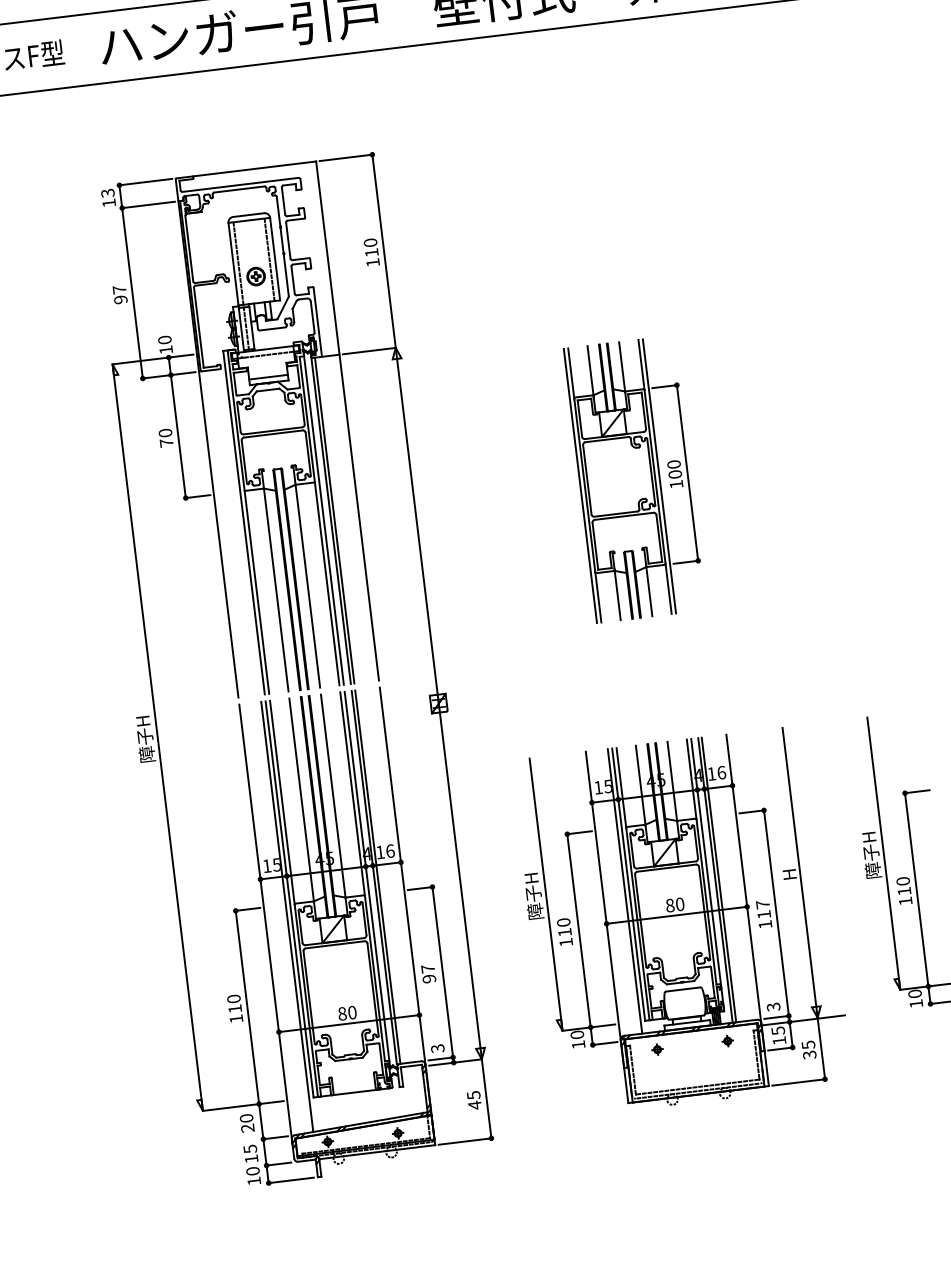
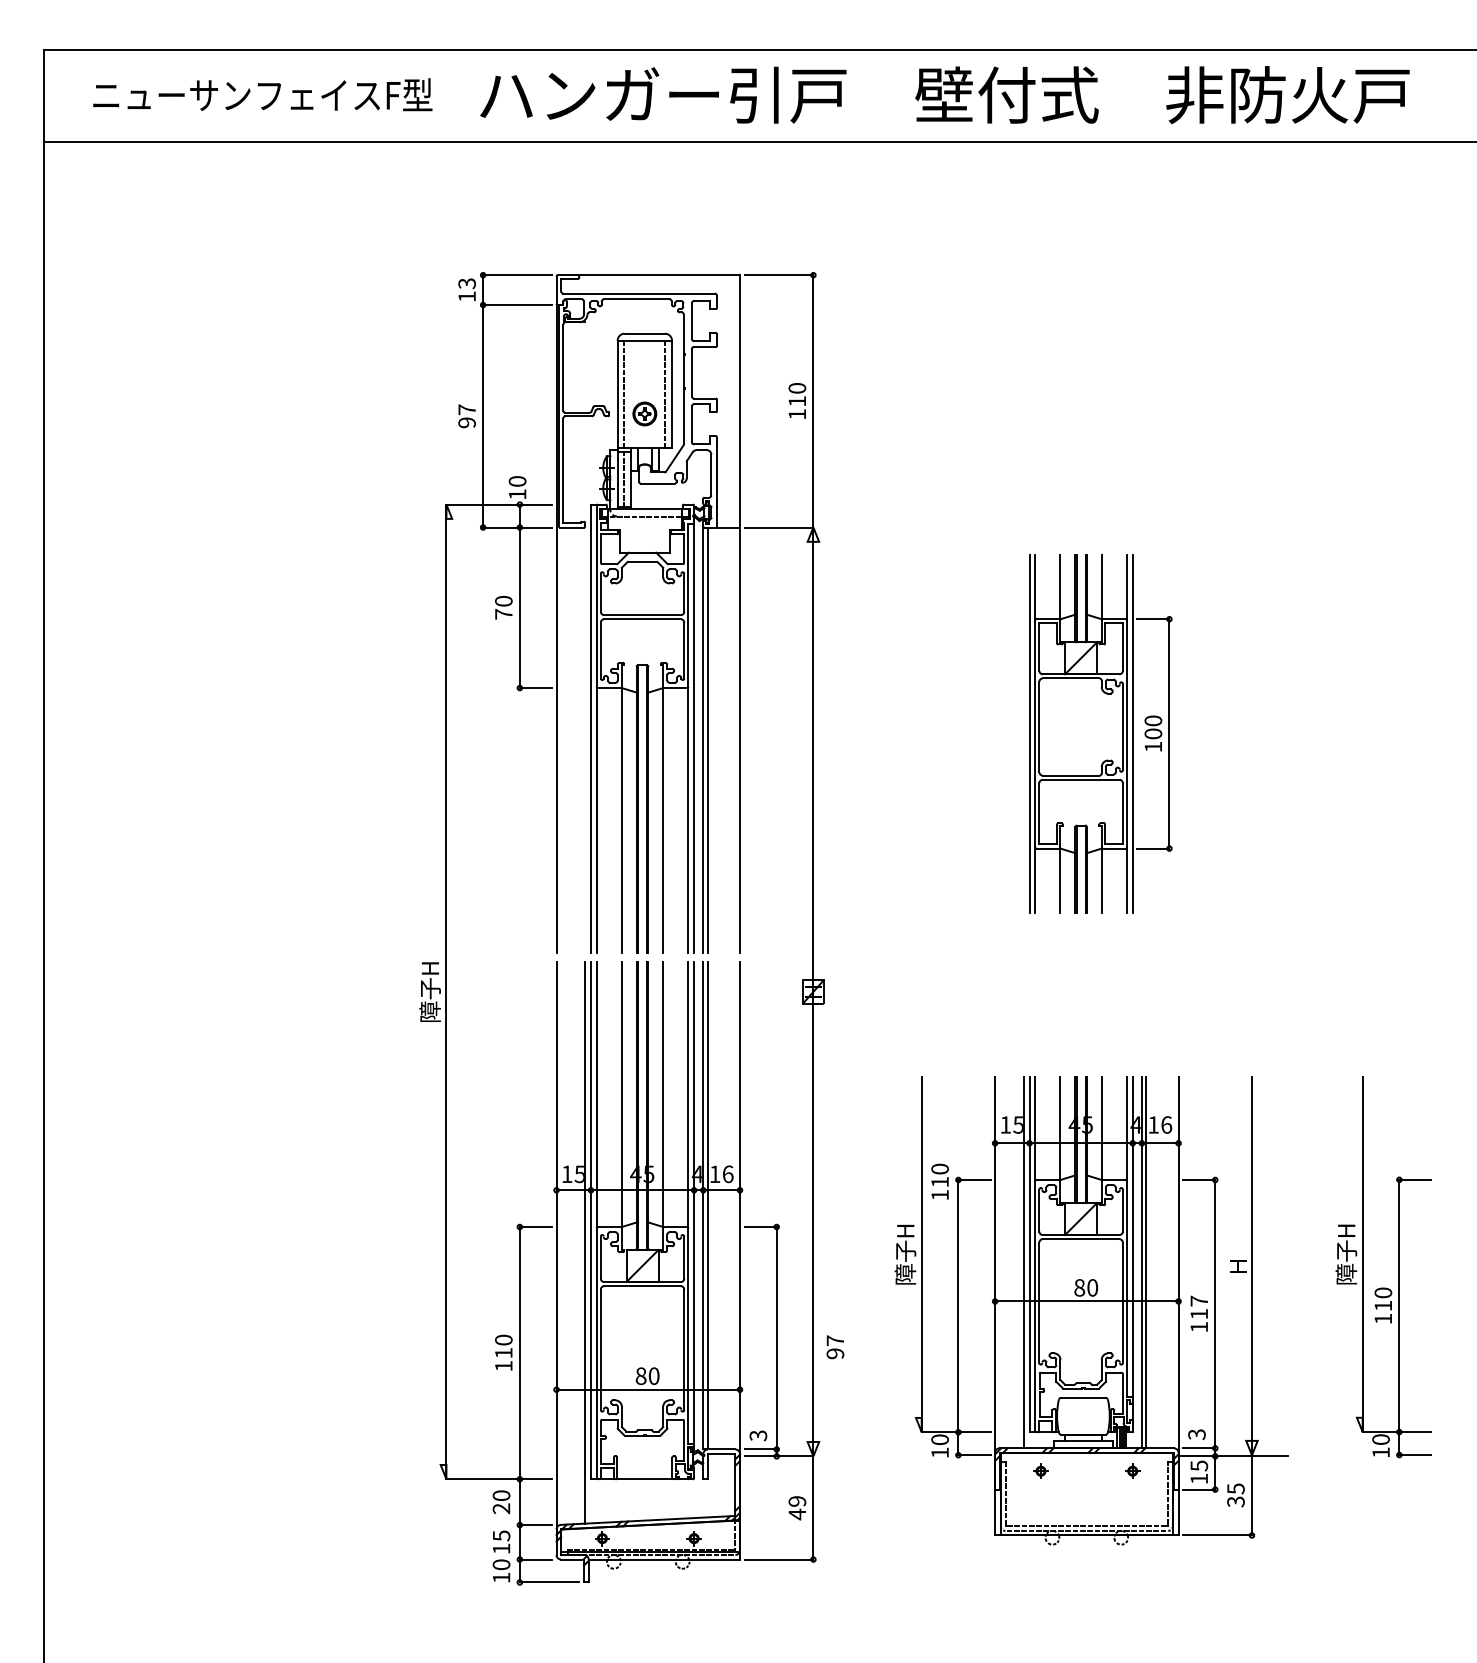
line: (268, 377) -> (644, 545), removed
text: (564, 932) -> (939, 1181), moved
text: (428, 974) -> (835, 1347), moved
text: (473, 1095) -> (797, 1501), 45 -> 49

